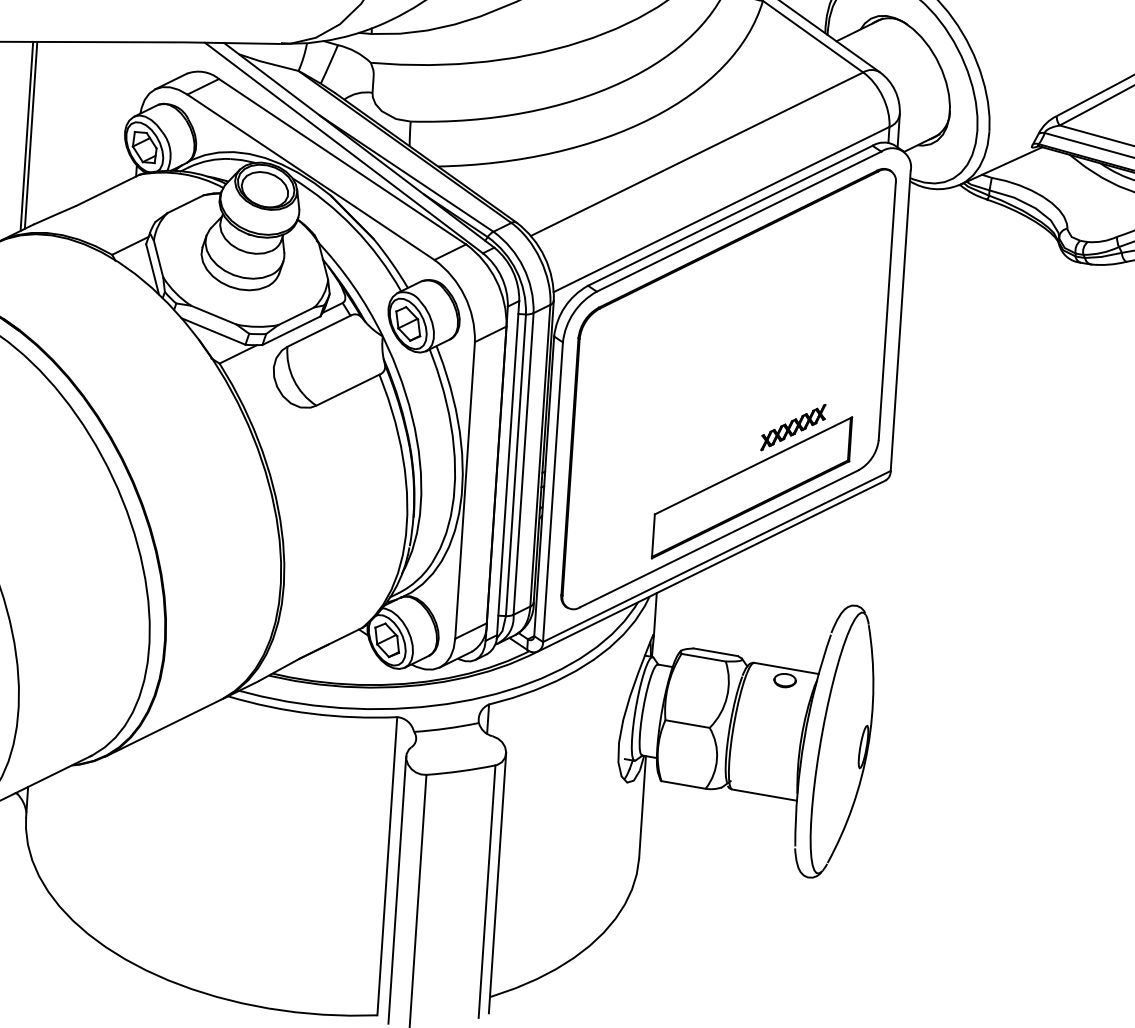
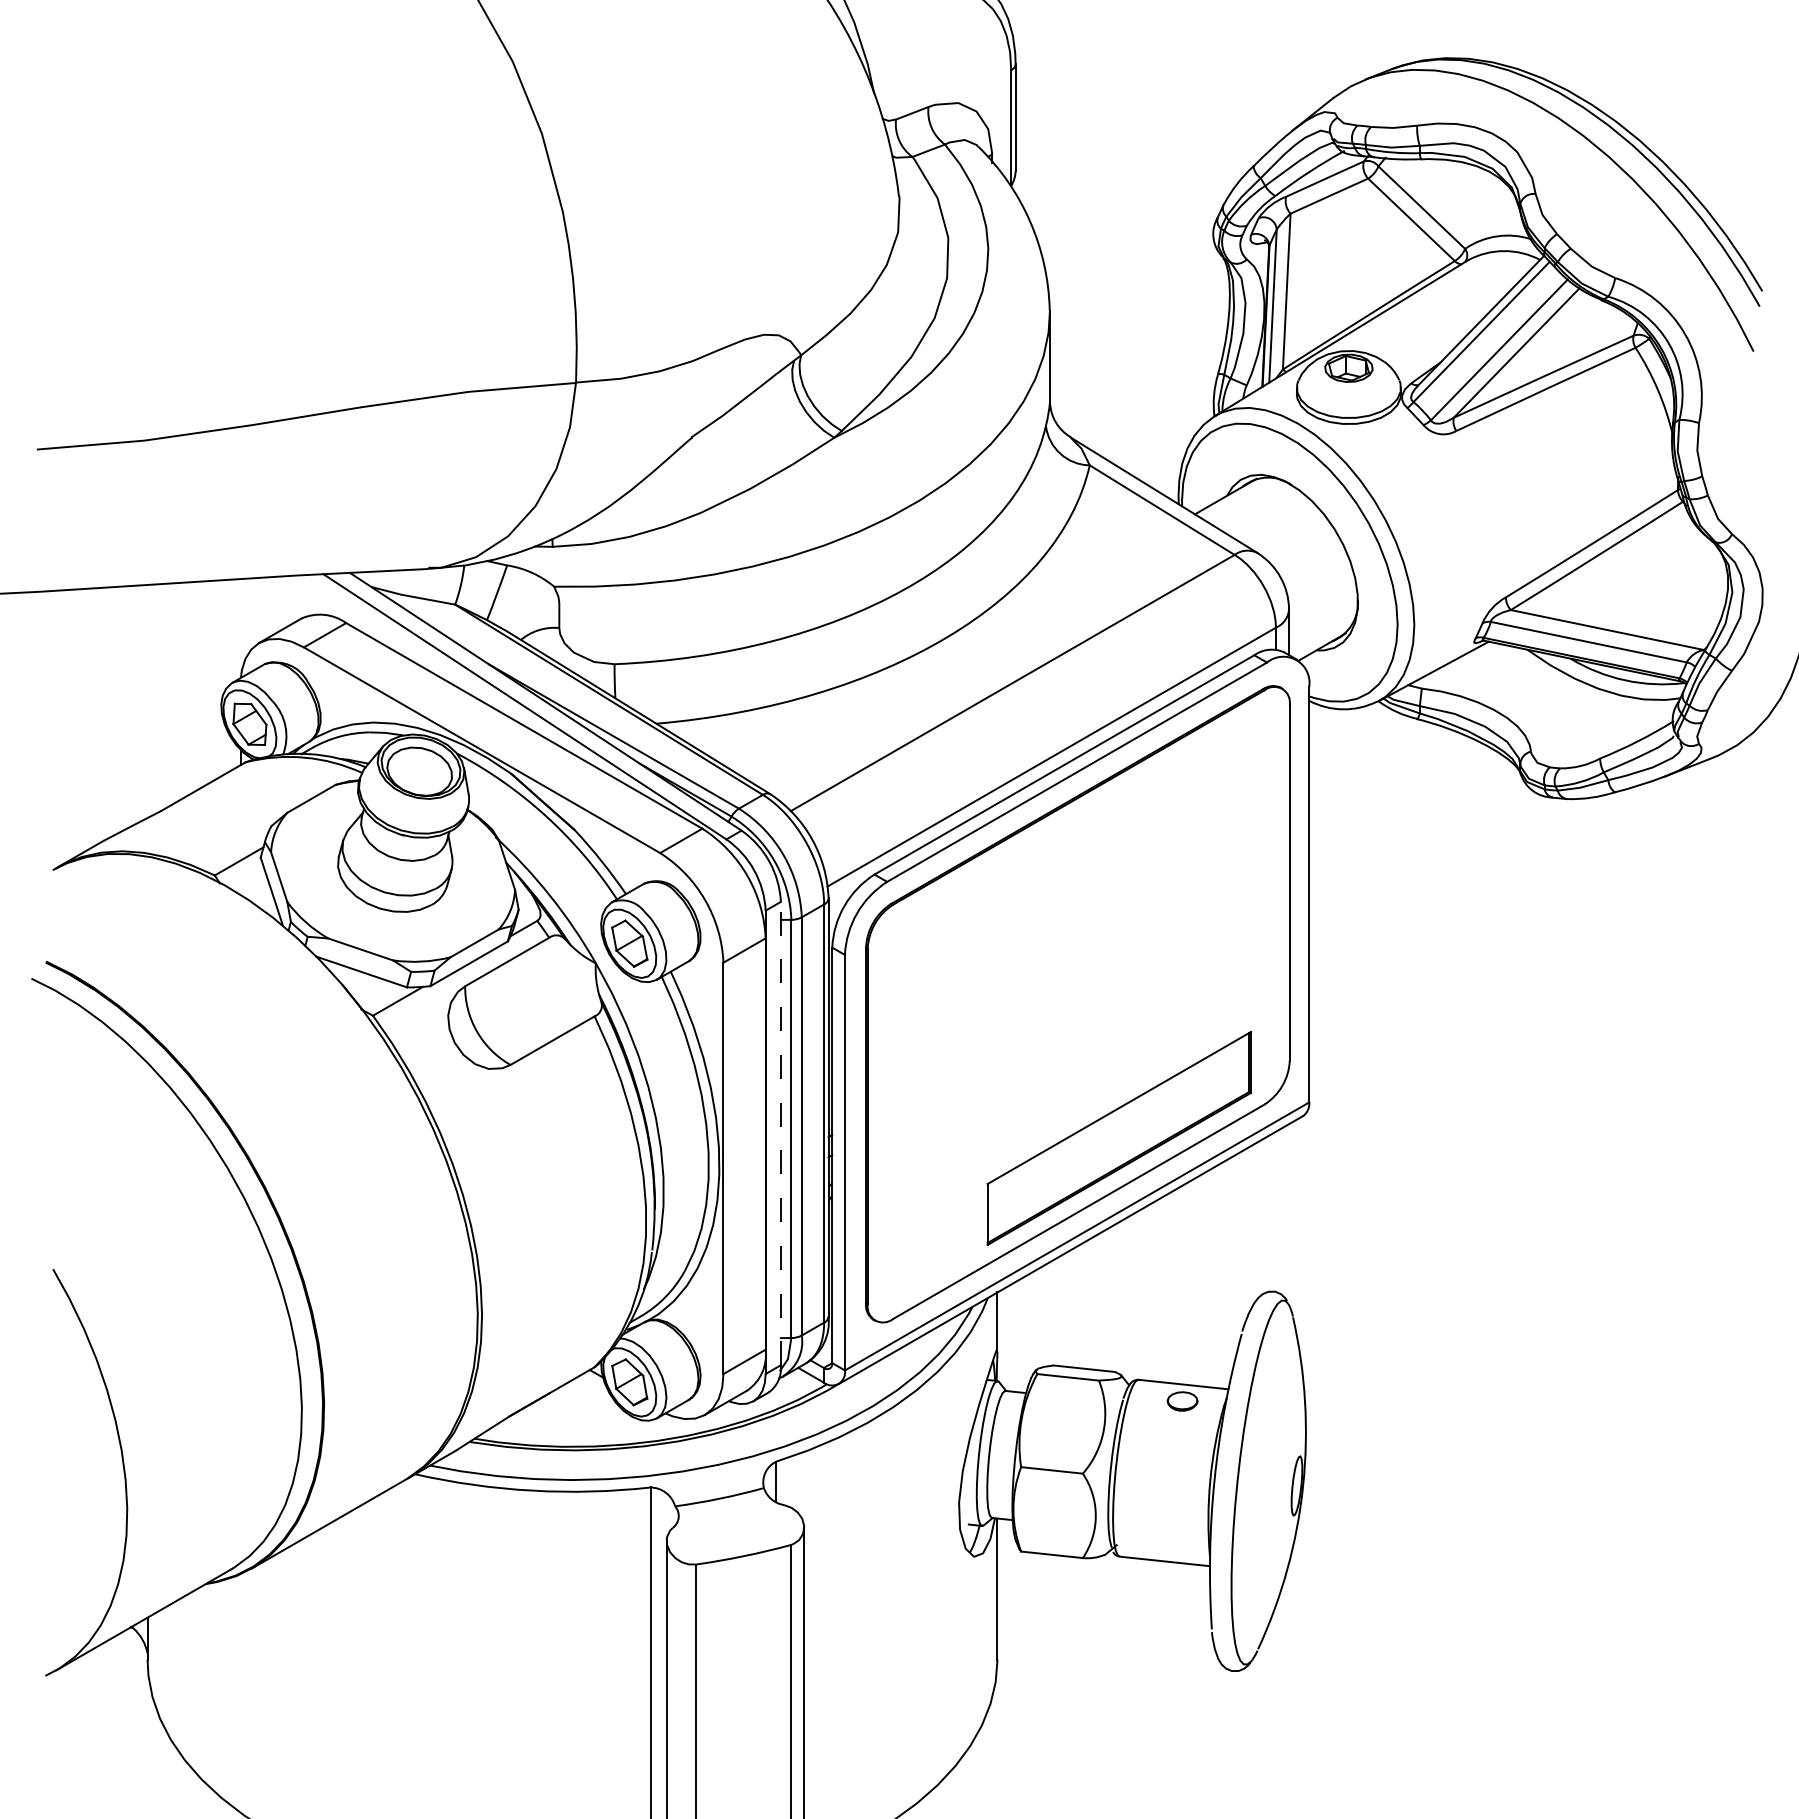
line: (30, 134) -> (91, 717), removed
line: (27, 136) -> (86, 719), removed
part: (793, 427) -> (1170, 1051), removed
line: (507, 468) -> (780, 1133), solid -> dashed

